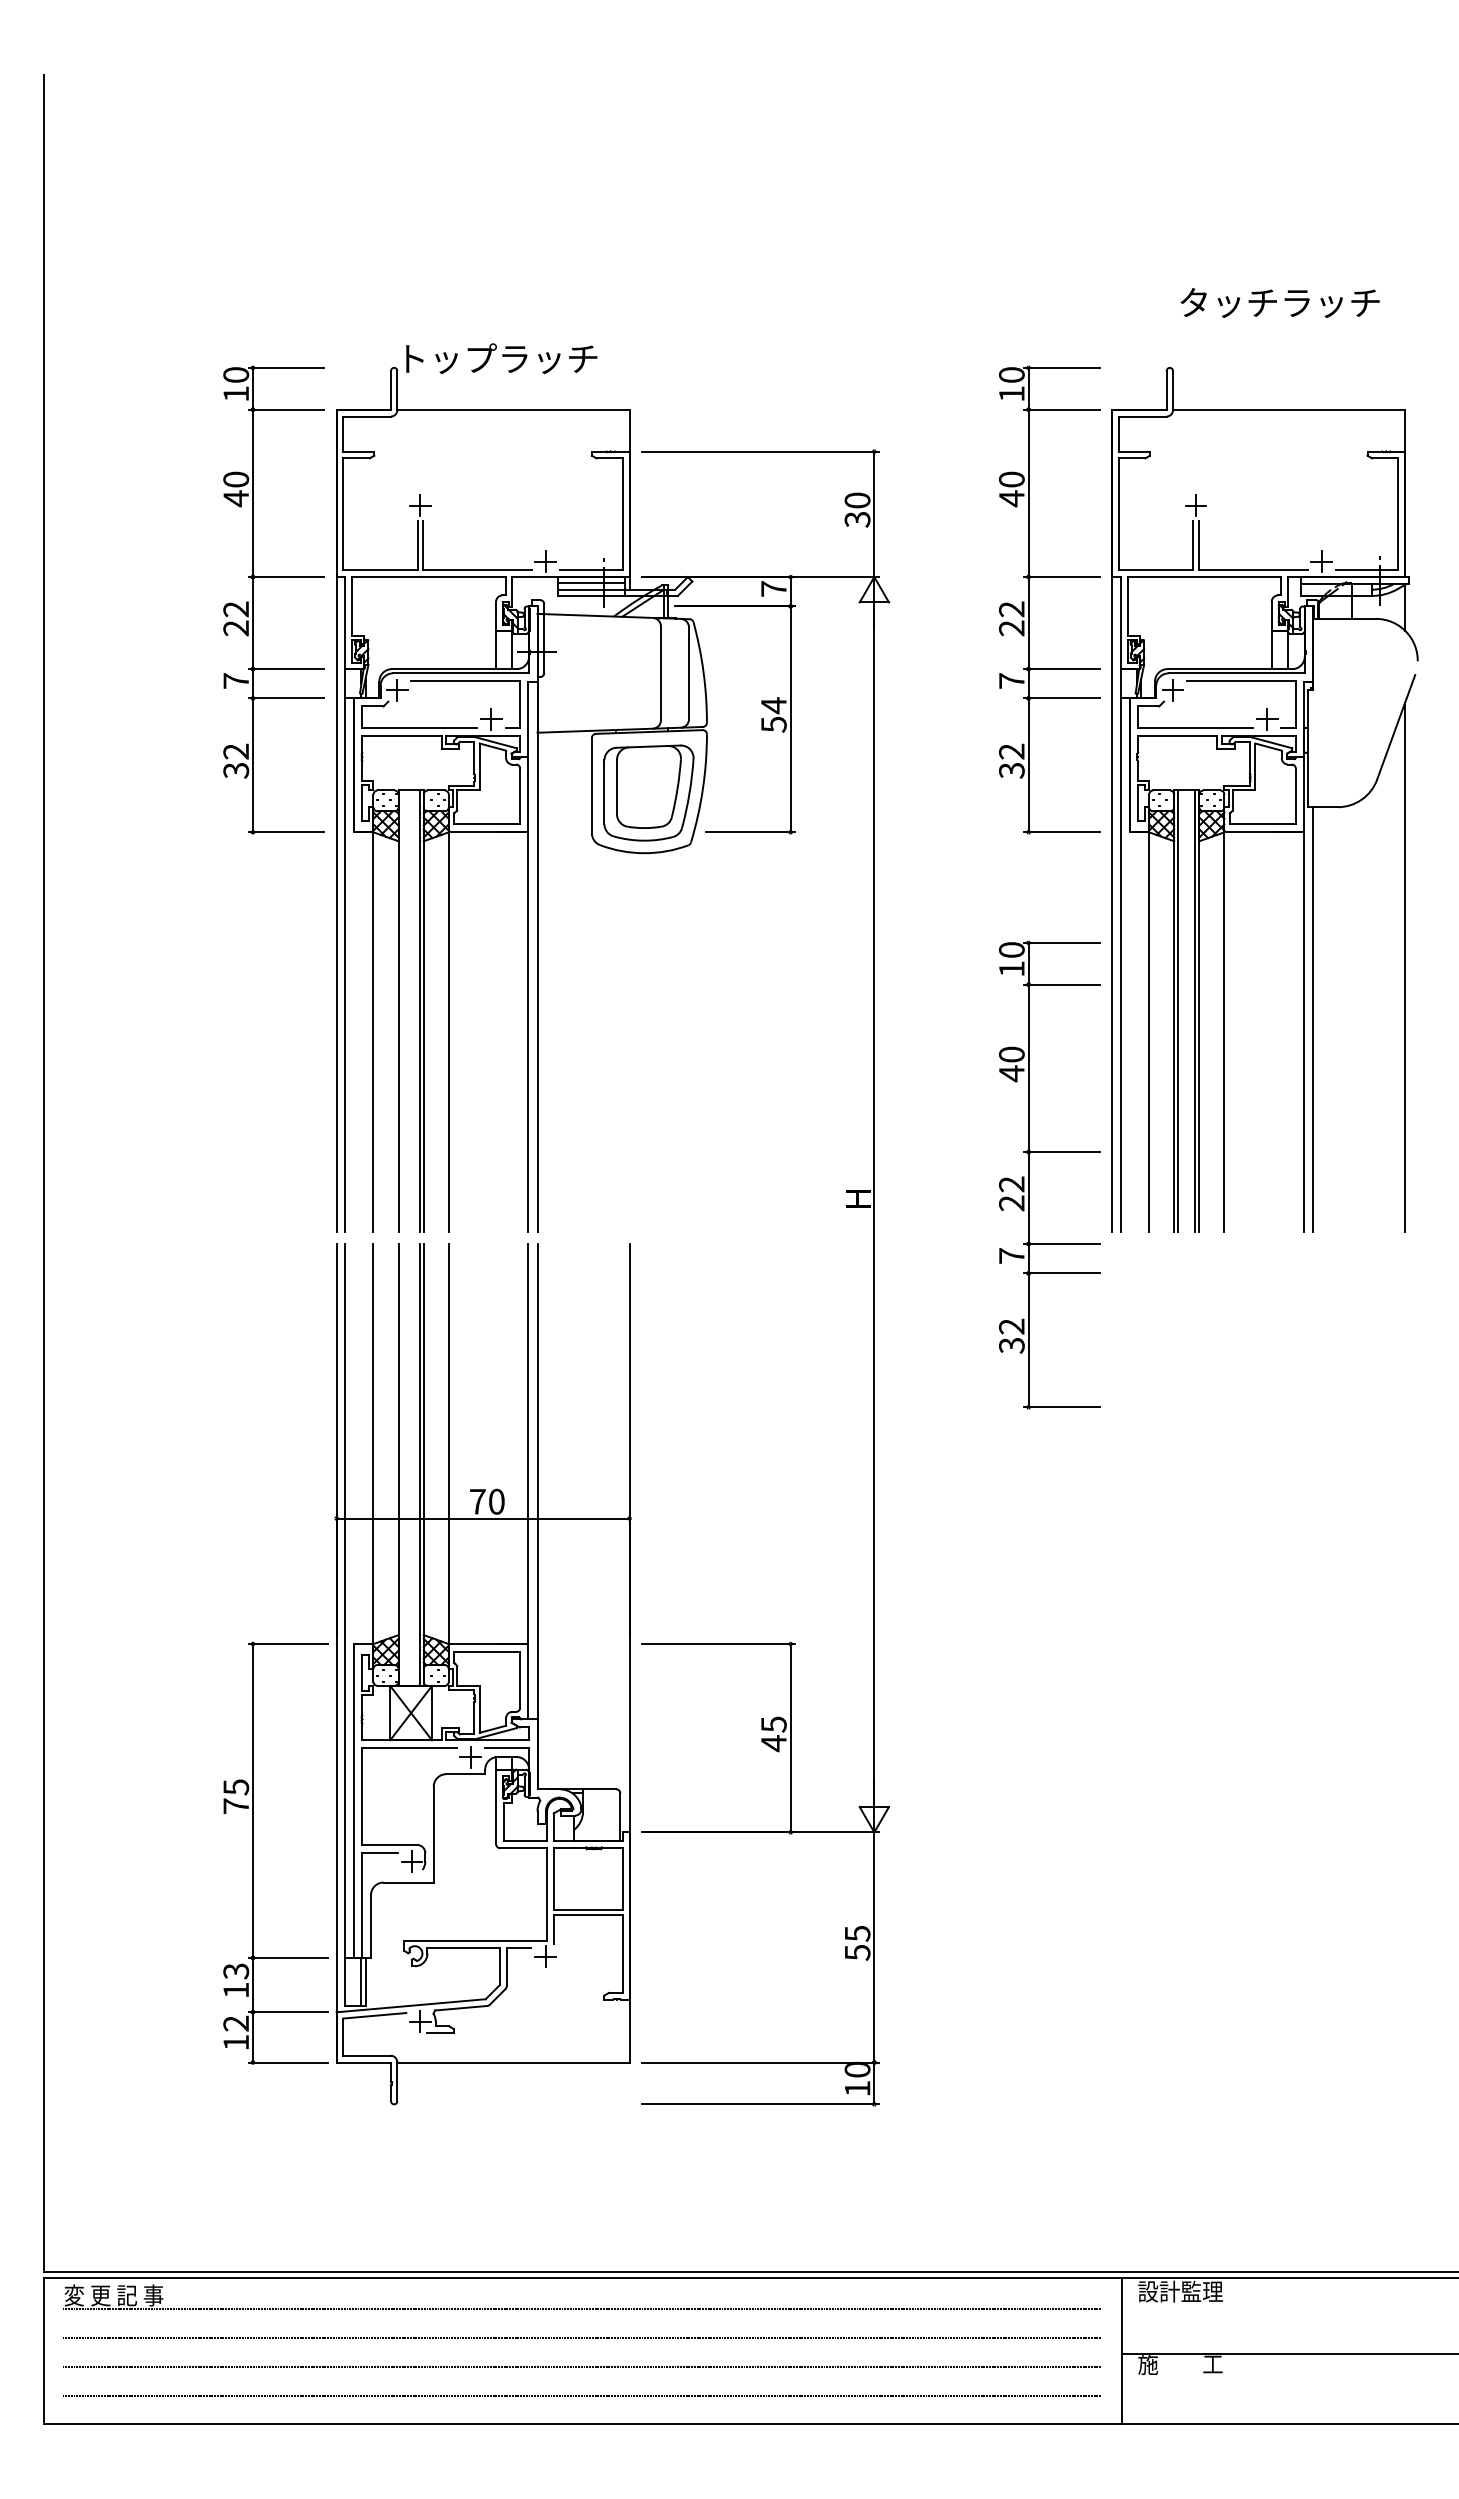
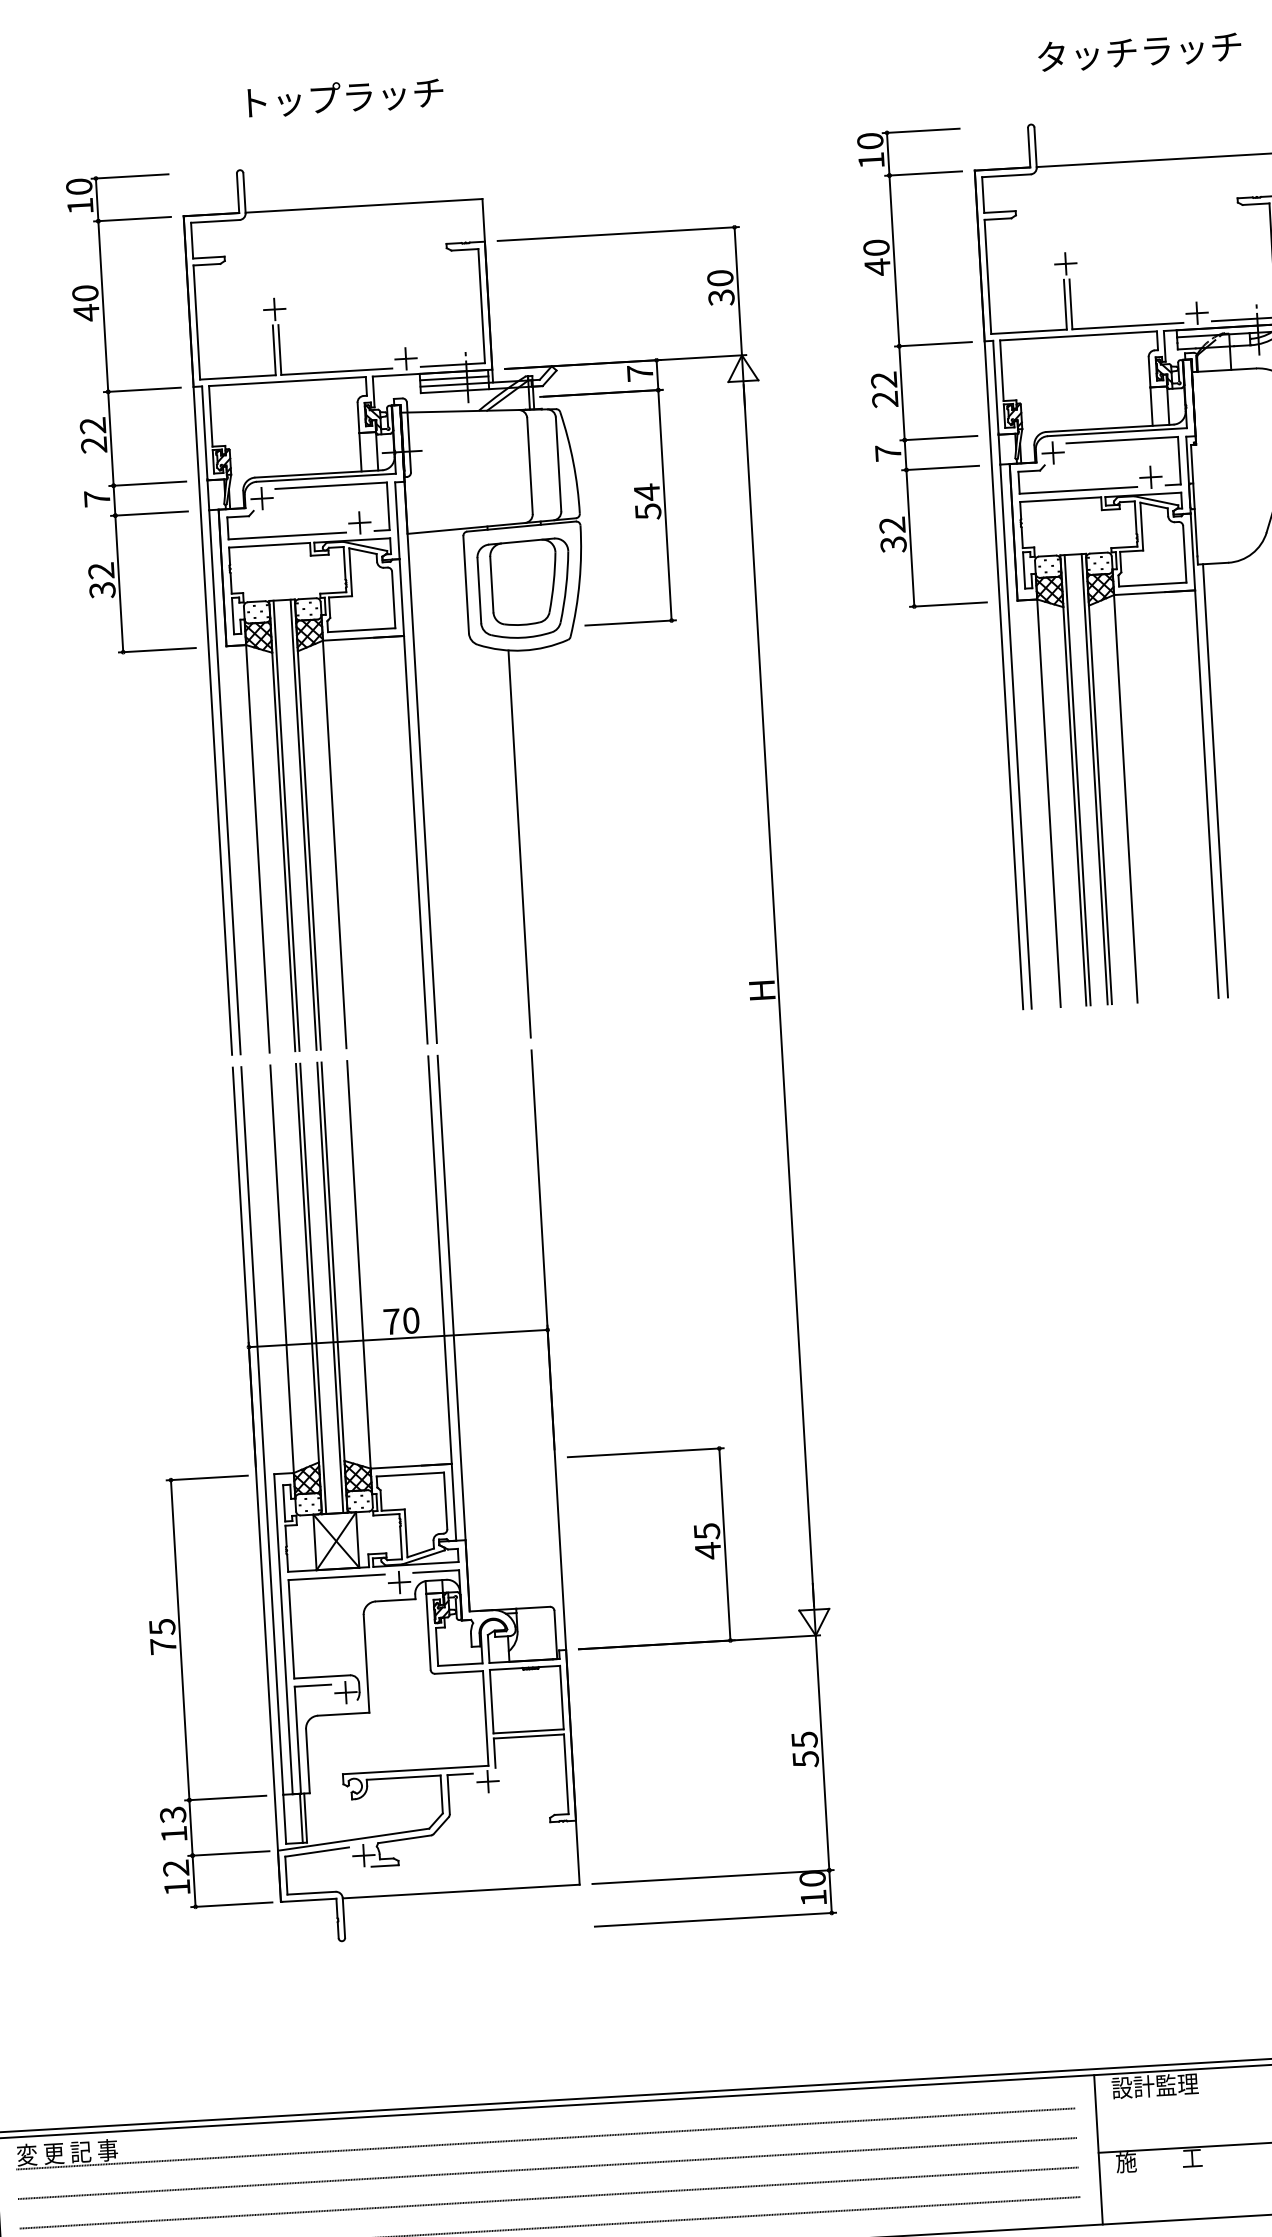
text: (501, 358) -> (345, 97), moved
line: (402, 1010) -> (286, 825), added
line: (629, 1041) -> (519, 843), added
part: (1029, 1174) -> (935, 955), removed
line: (402, 1464) -> (312, 1288), added

